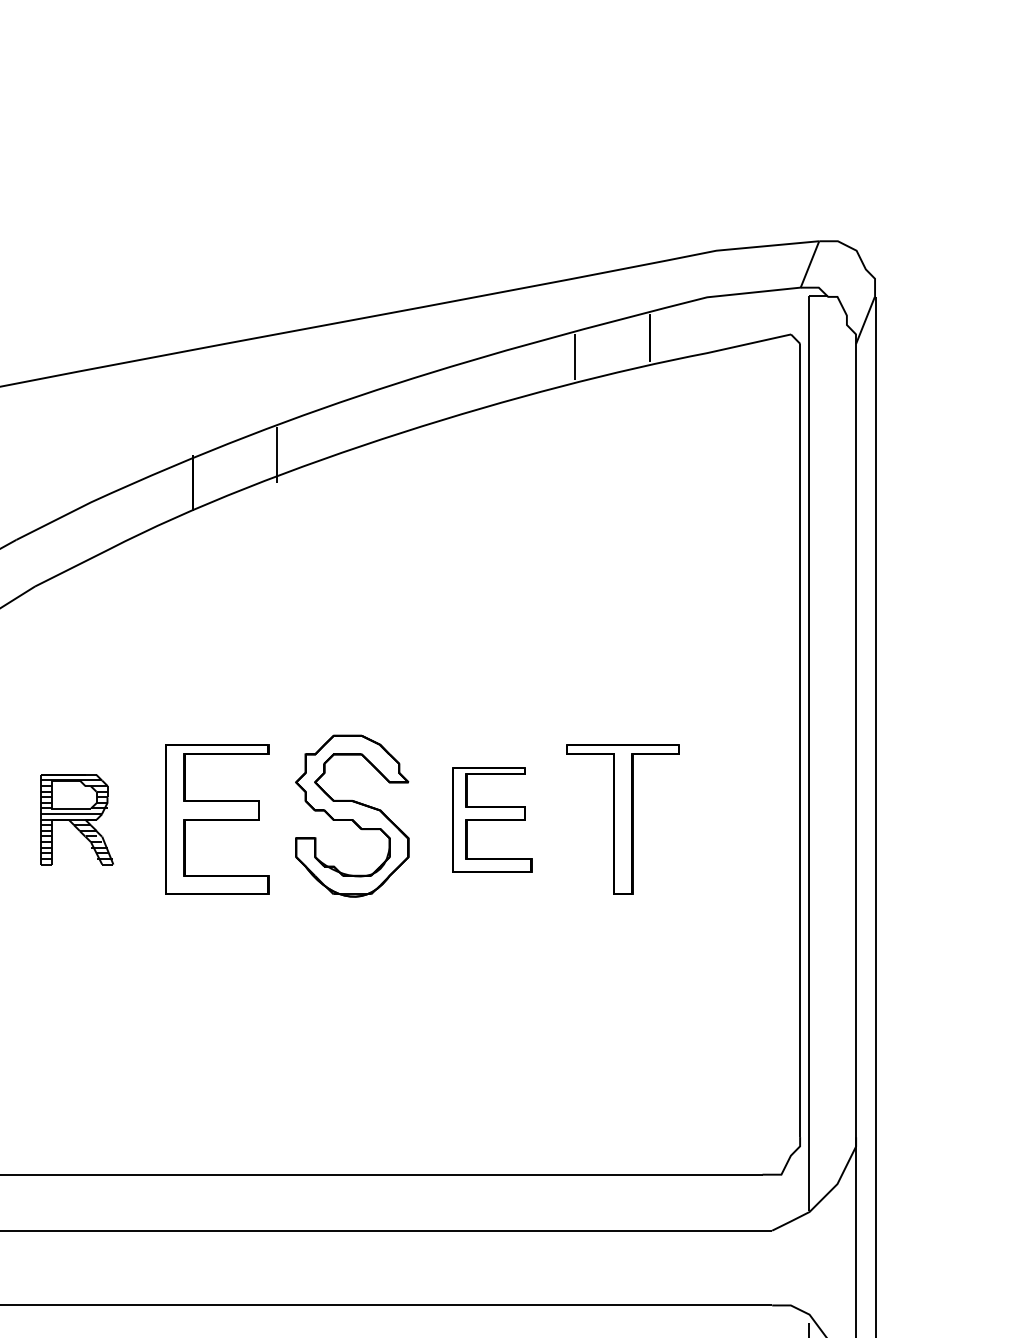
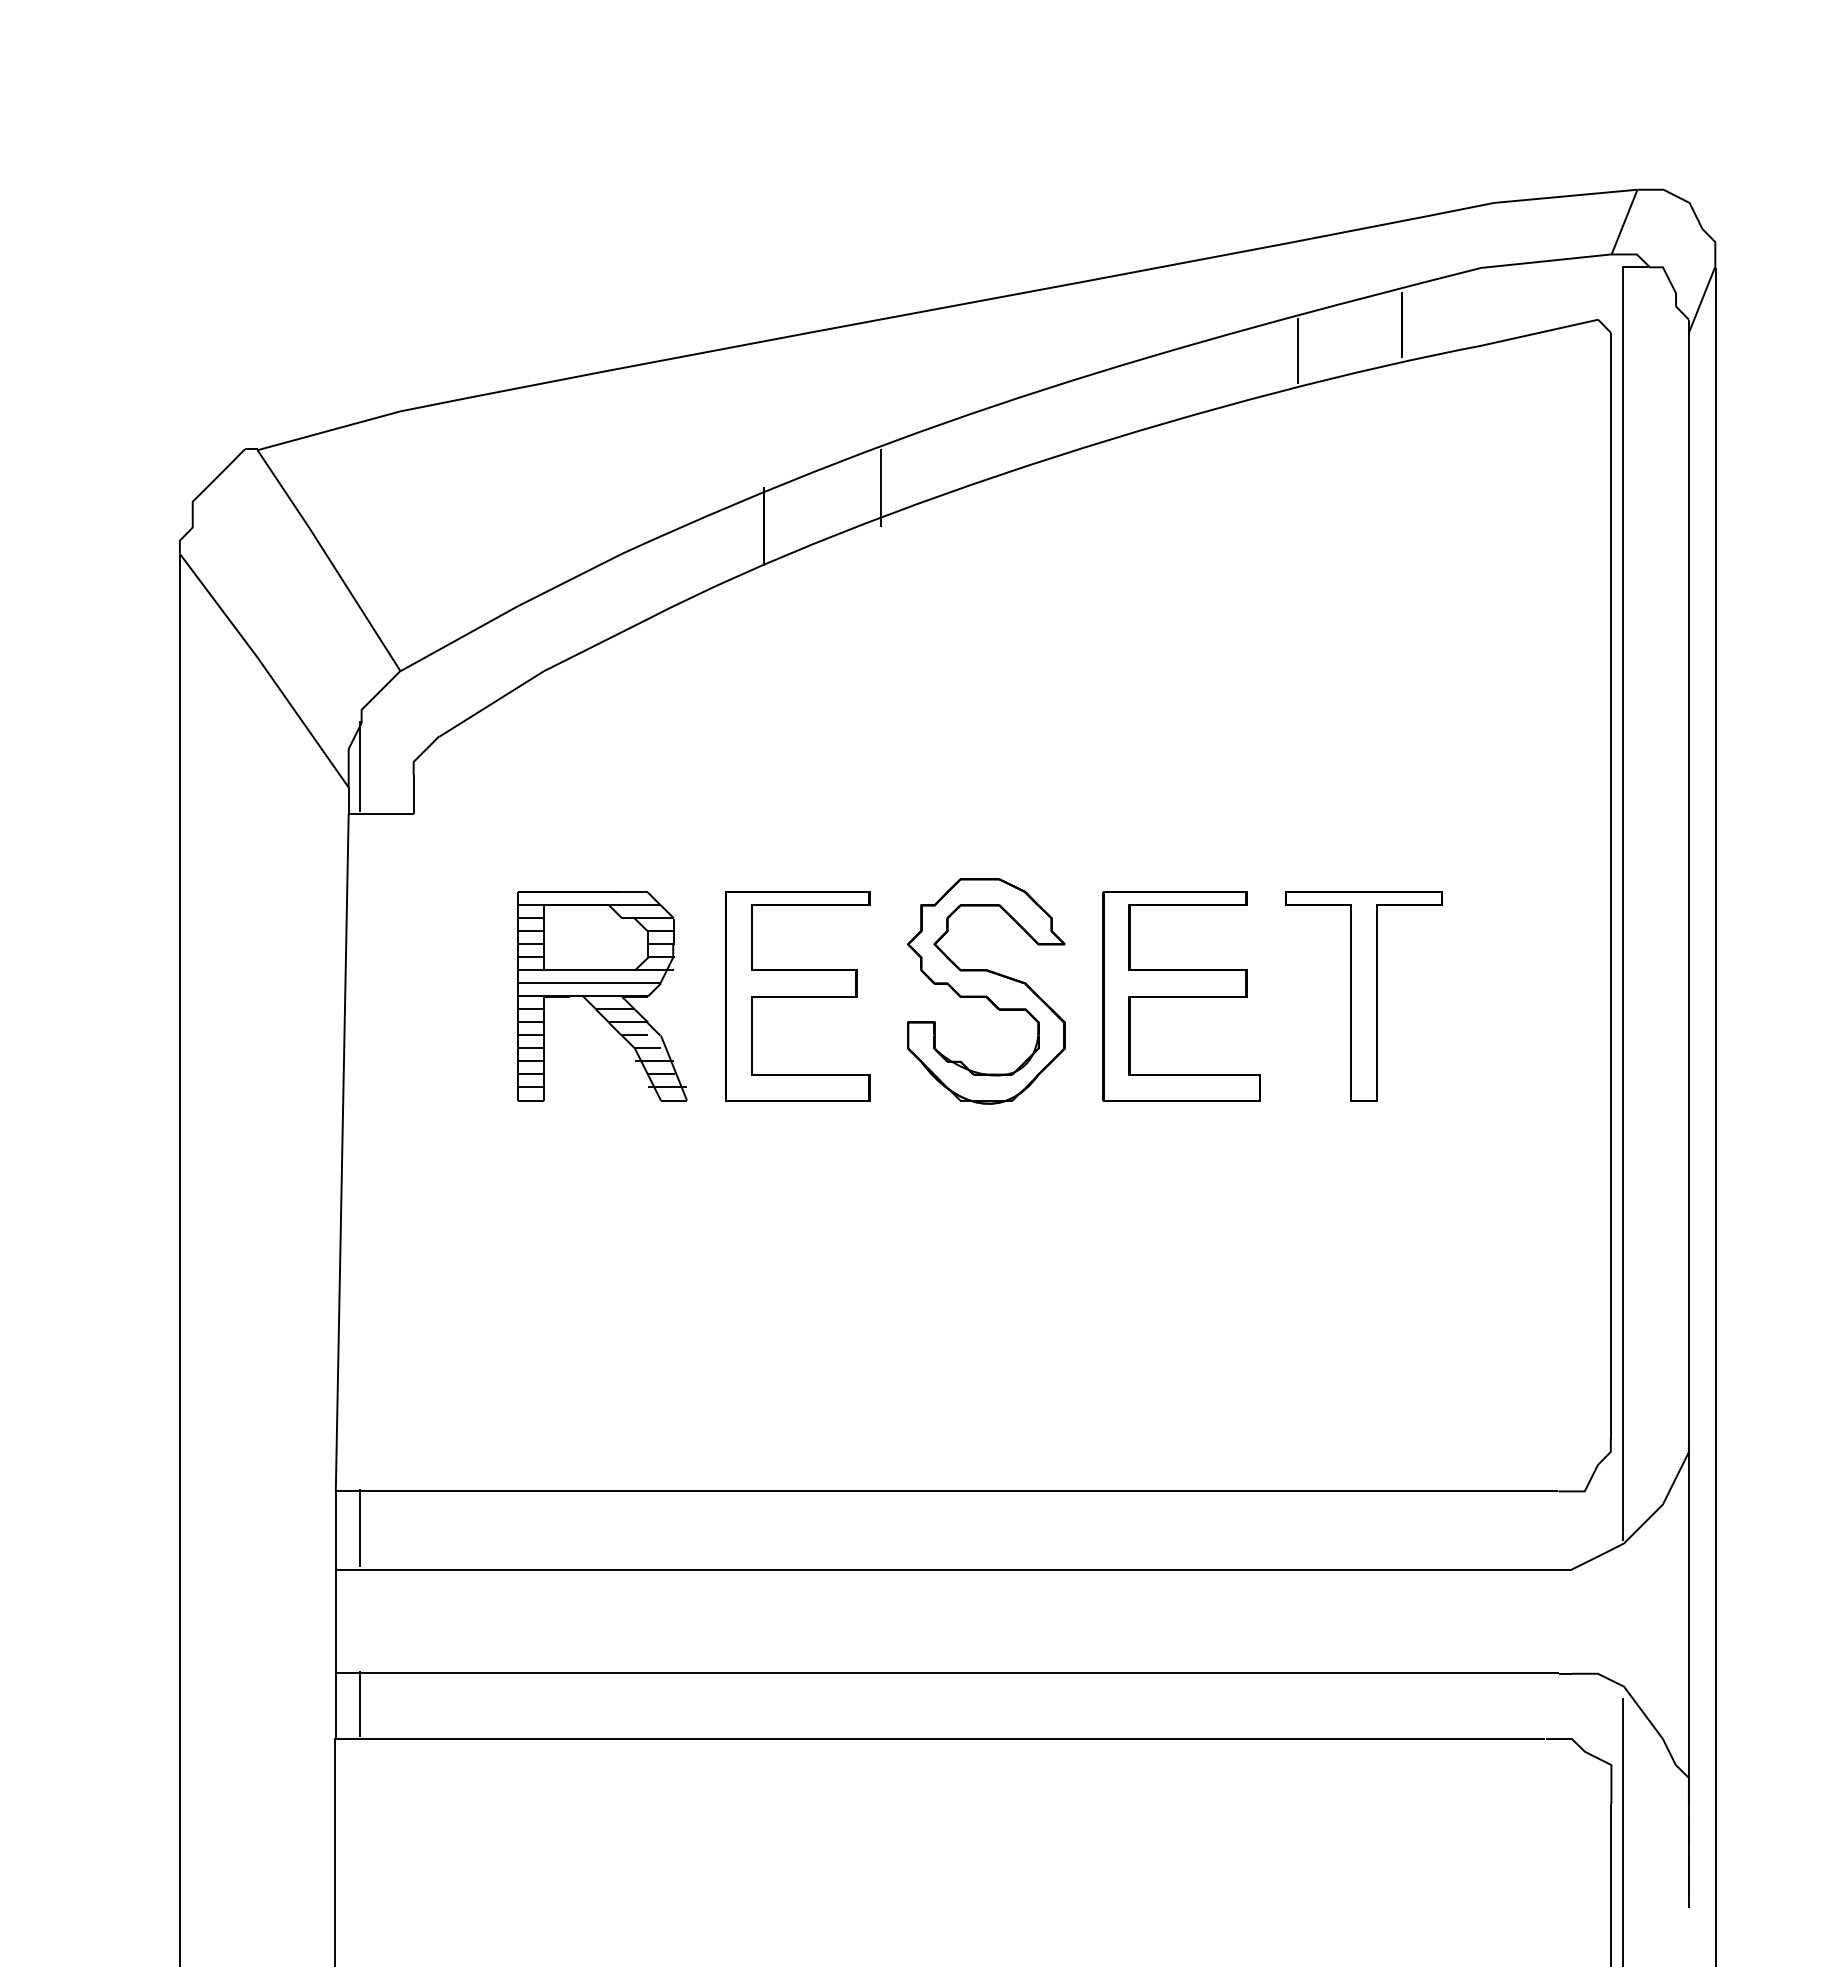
part: (77, 819) -> (602, 996), size x1.67
part: (492, 819) -> (1181, 996), size x1.43

